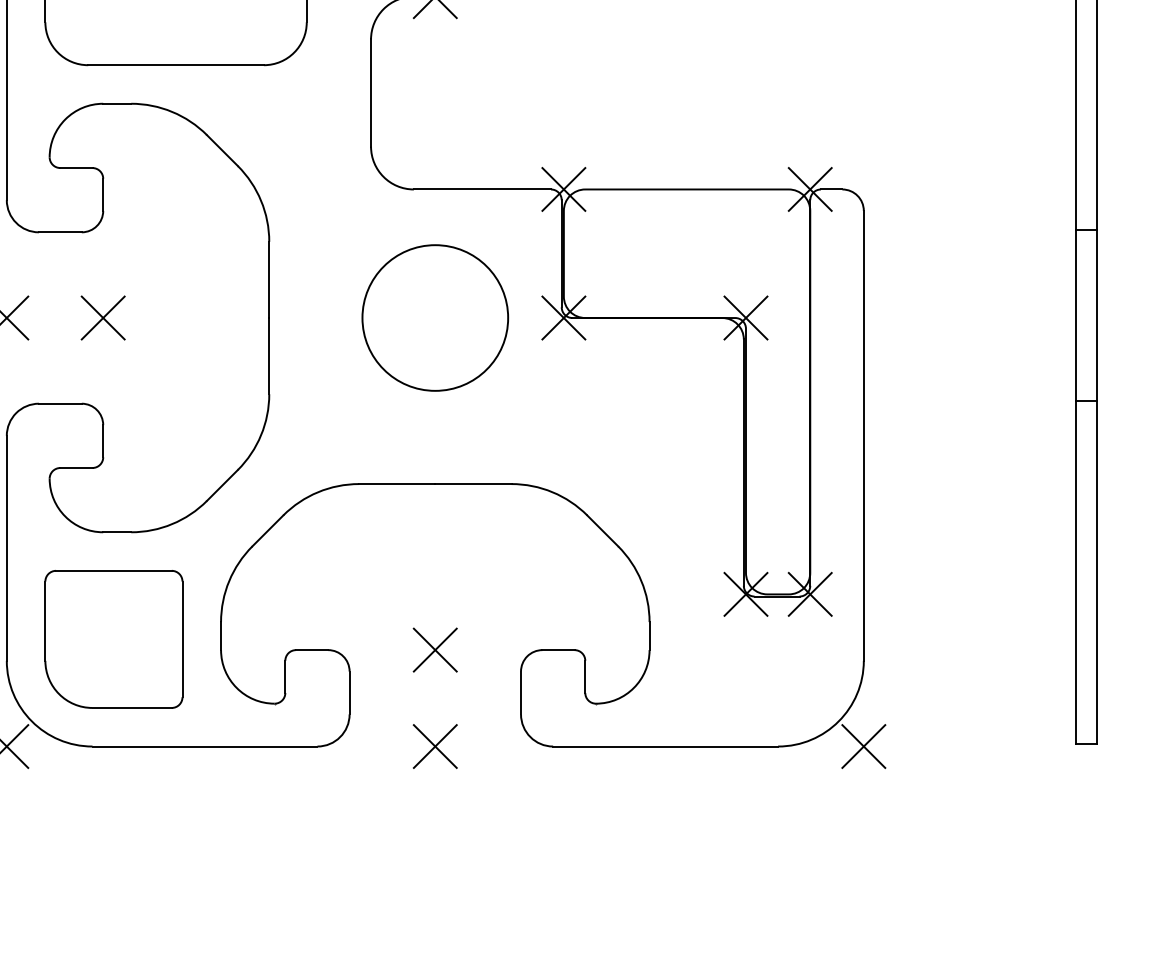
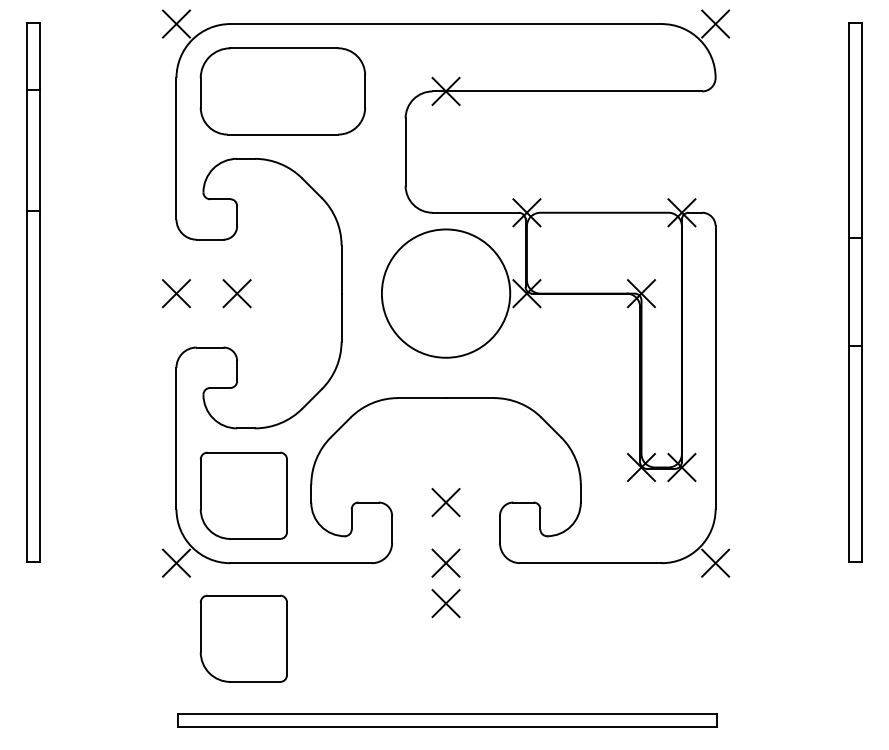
circle: (434, 317) -> (445, 293), size x1.4
part: (434, 810) -> (445, 603), added
part: (113, 866) -> (243, 638), added

